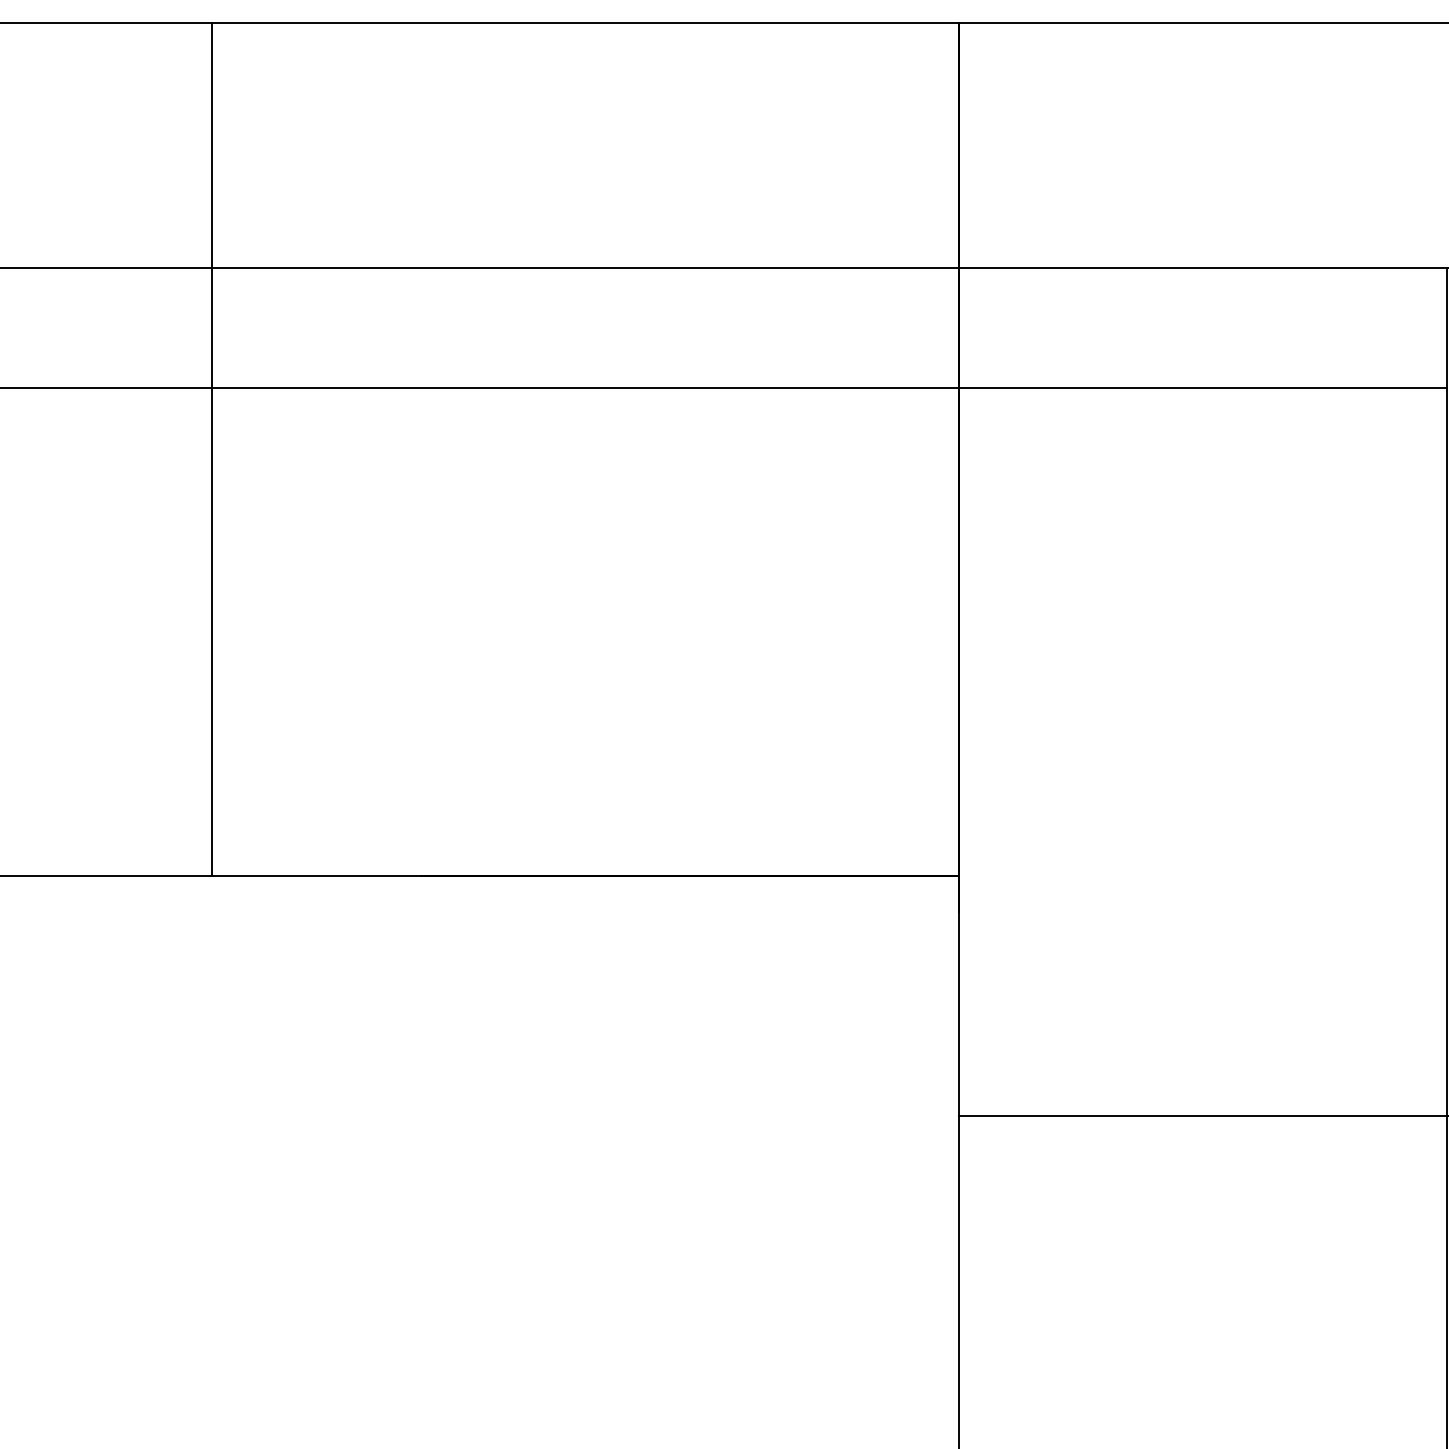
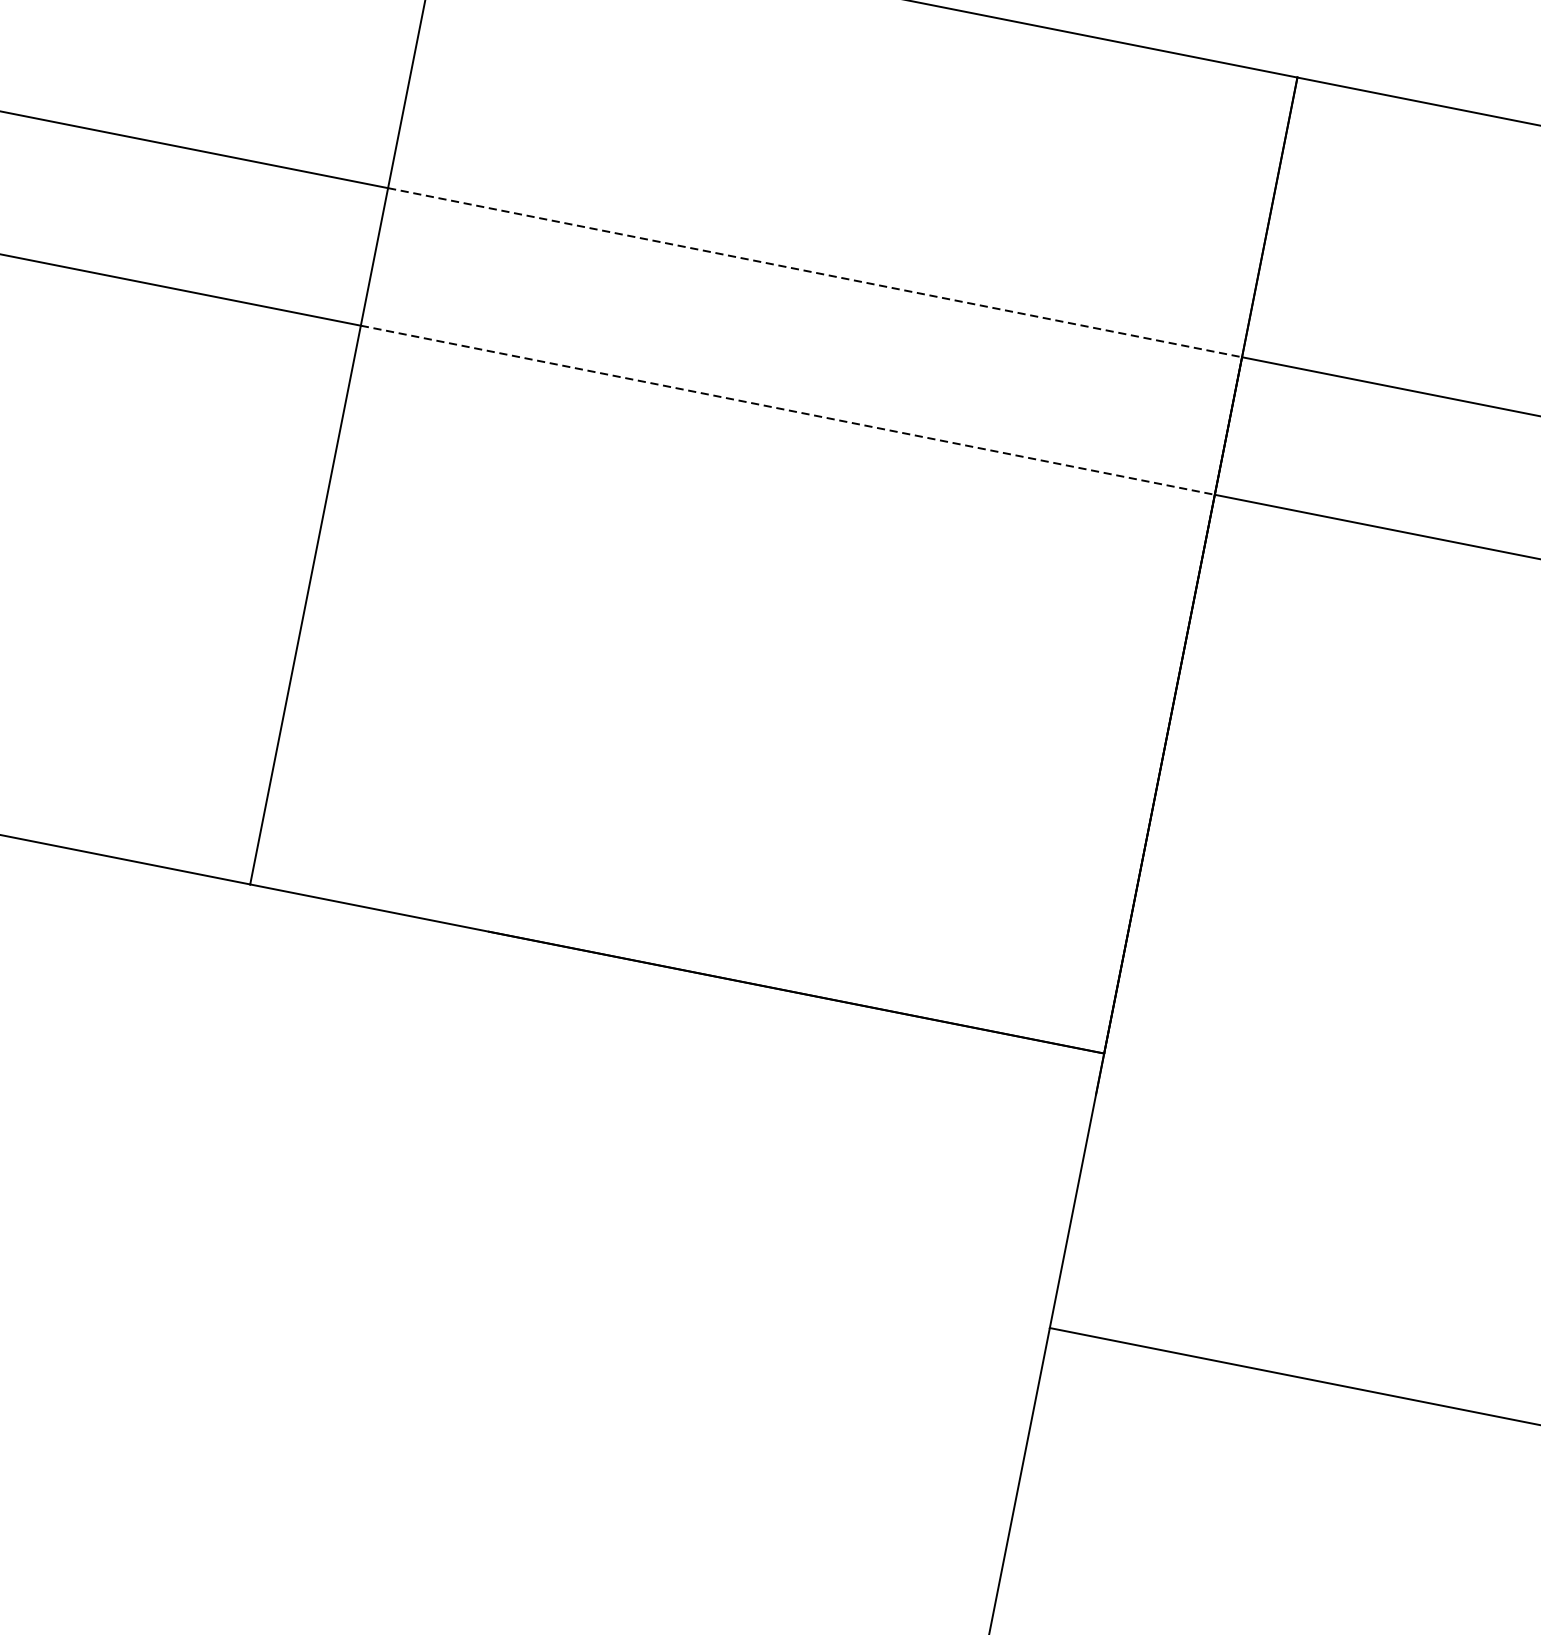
line: (585, 267) -> (815, 272), solid -> dashed
line: (585, 388) -> (787, 410), solid -> dashed

